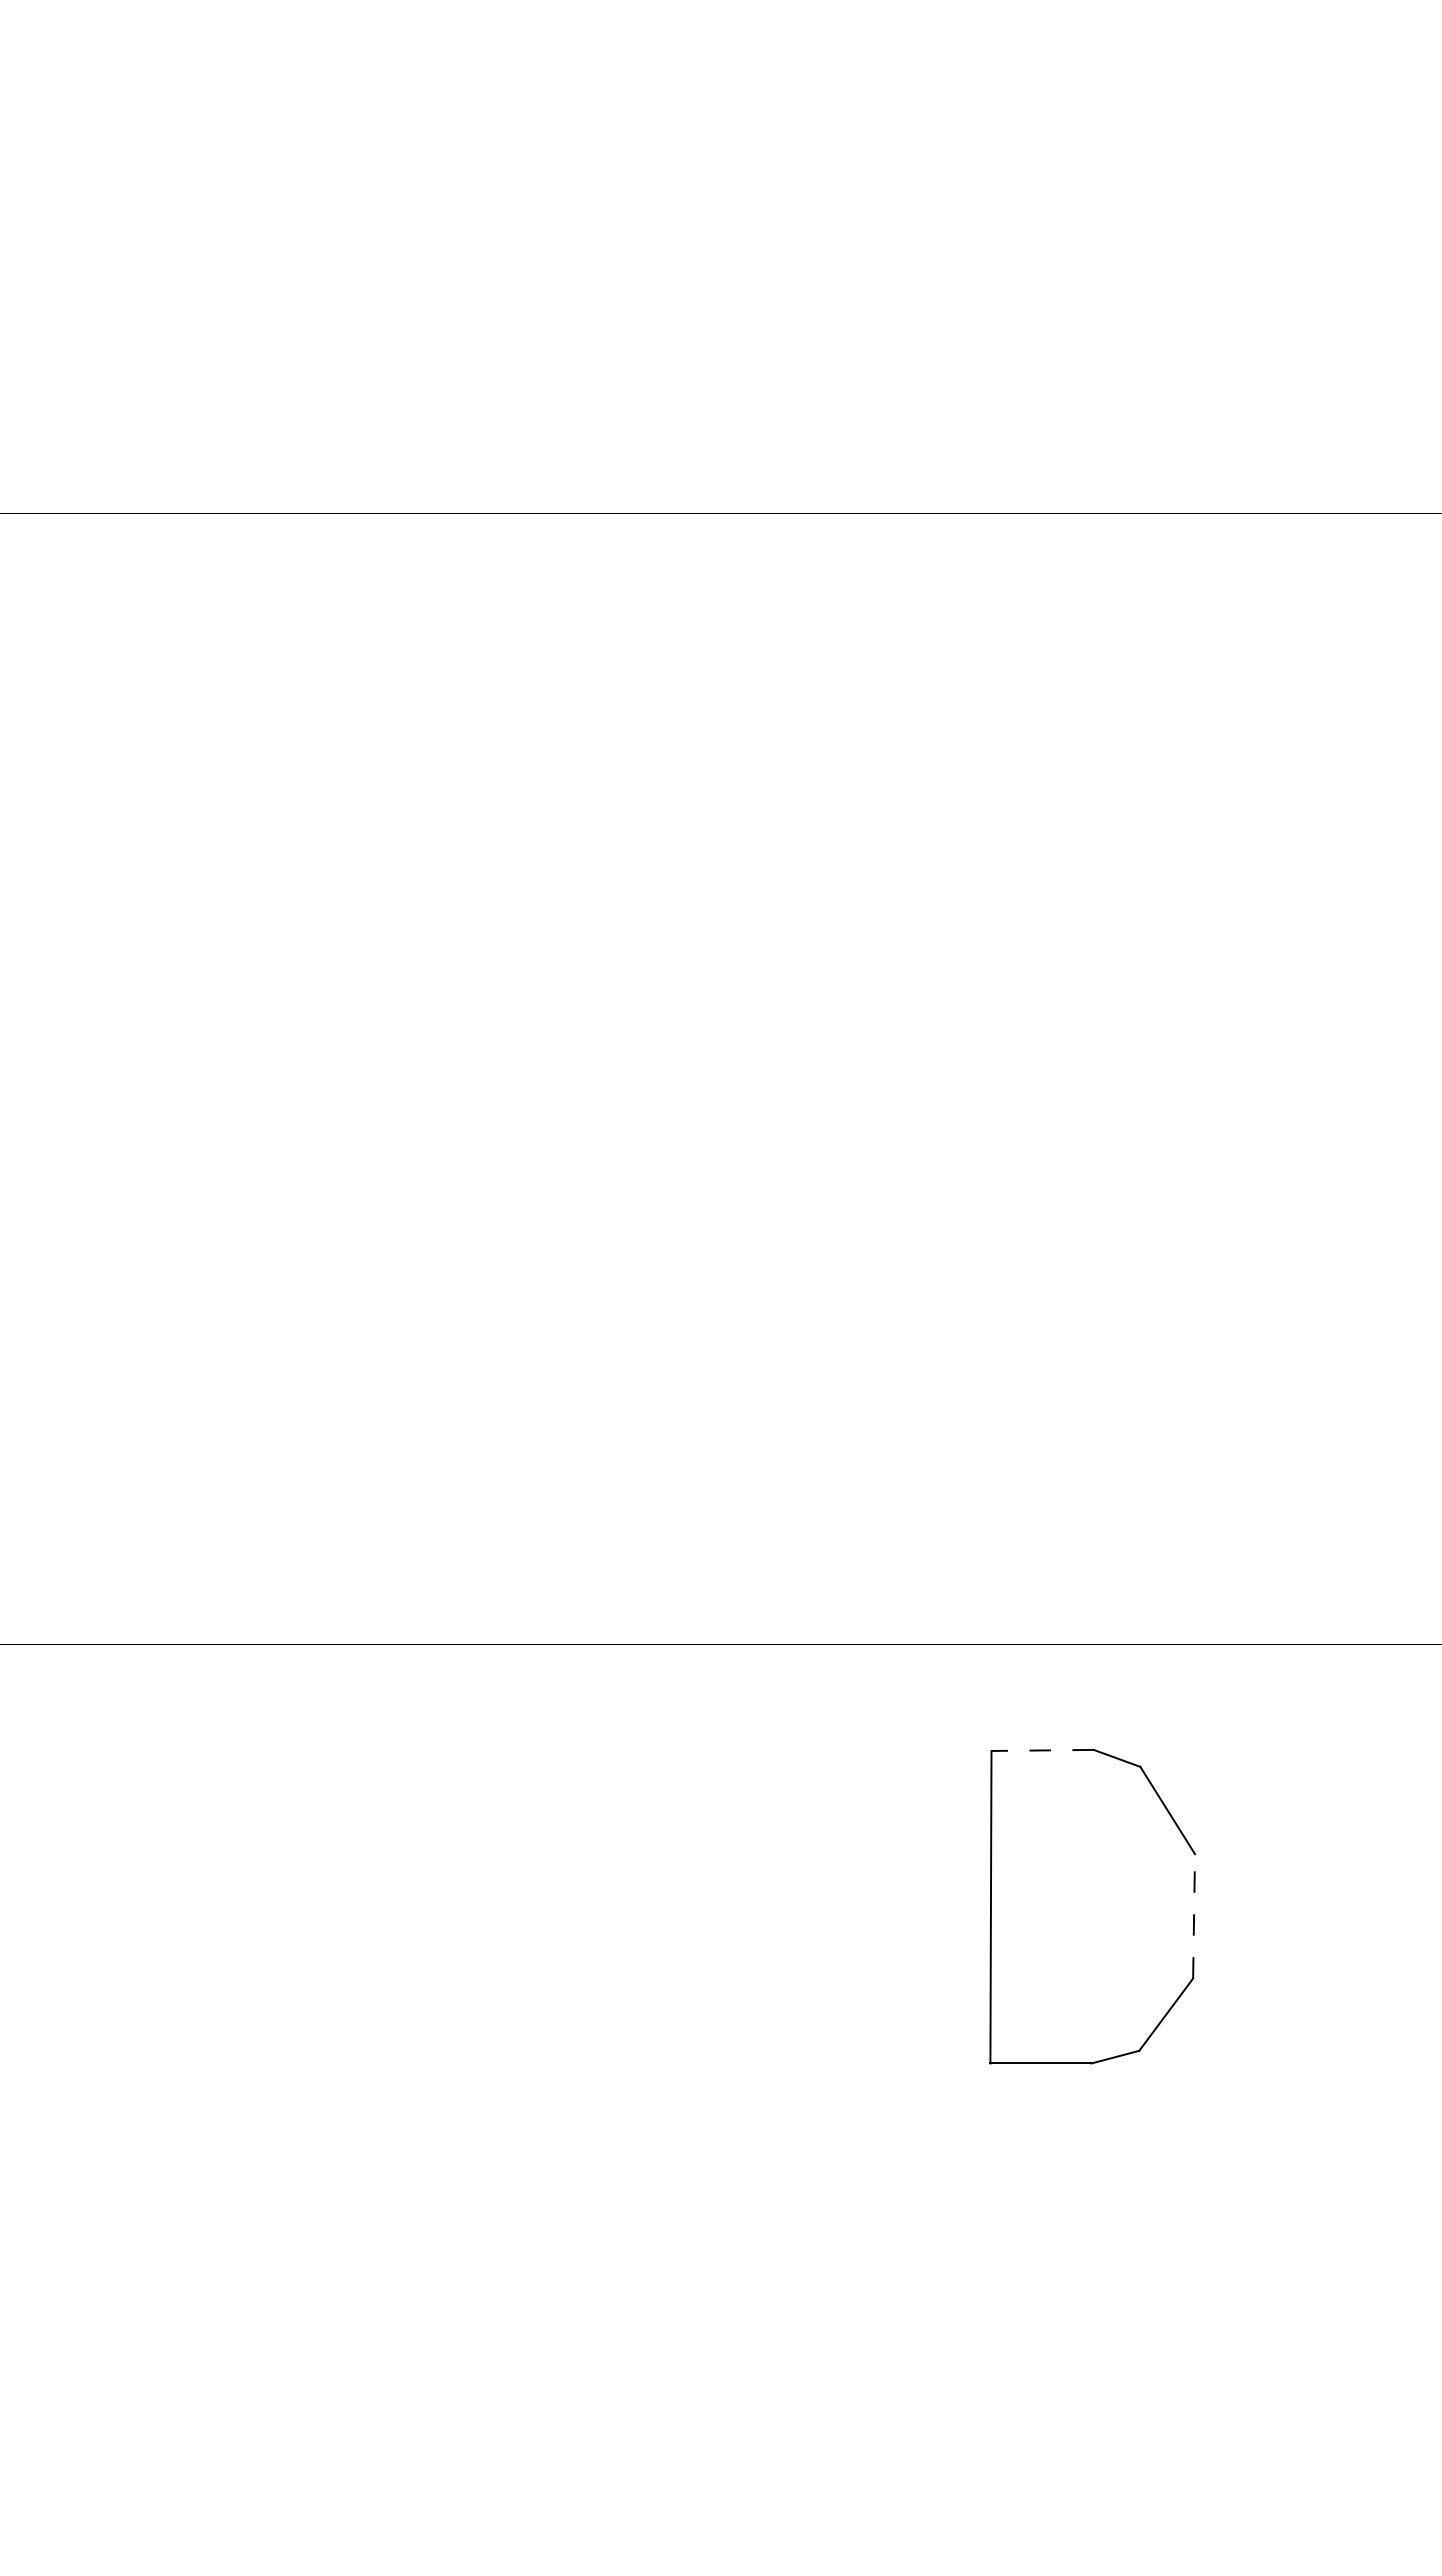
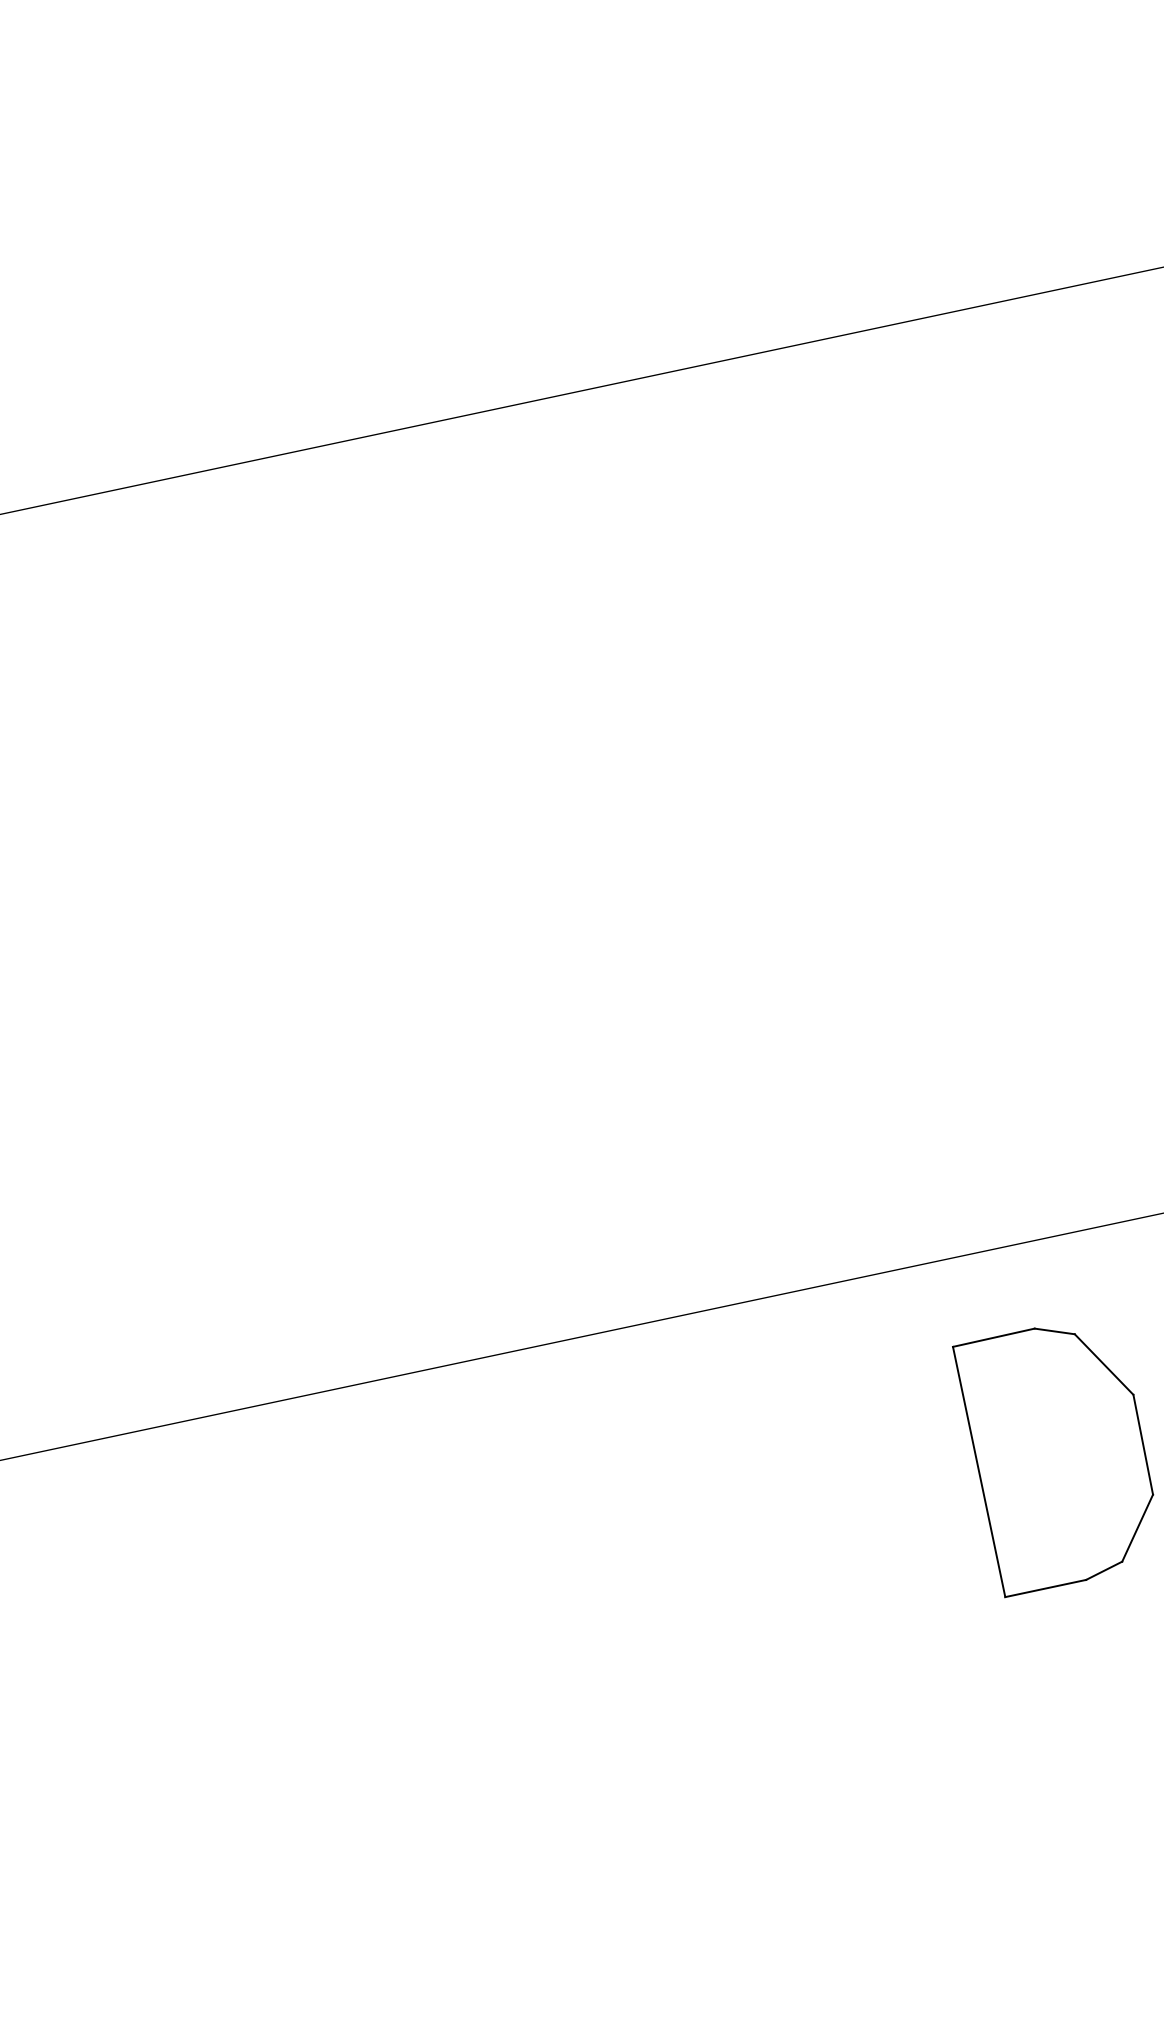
line: (1042, 1750) -> (993, 1337), dashed -> solid
line: (1194, 1915) -> (1143, 1443), dashed -> solid

